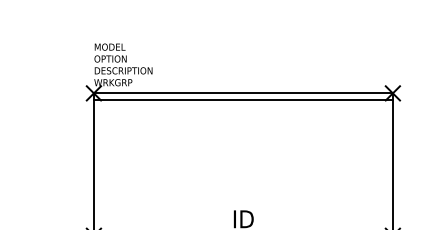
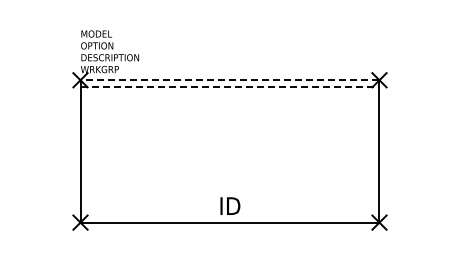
line: (242, 93) -> (229, 80), solid -> dashed
line: (243, 100) -> (230, 87), solid -> dashed

